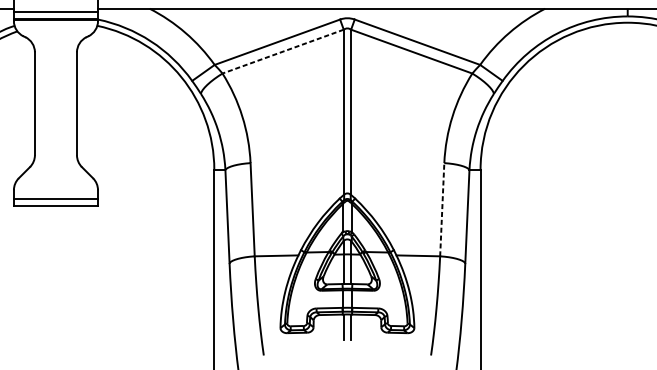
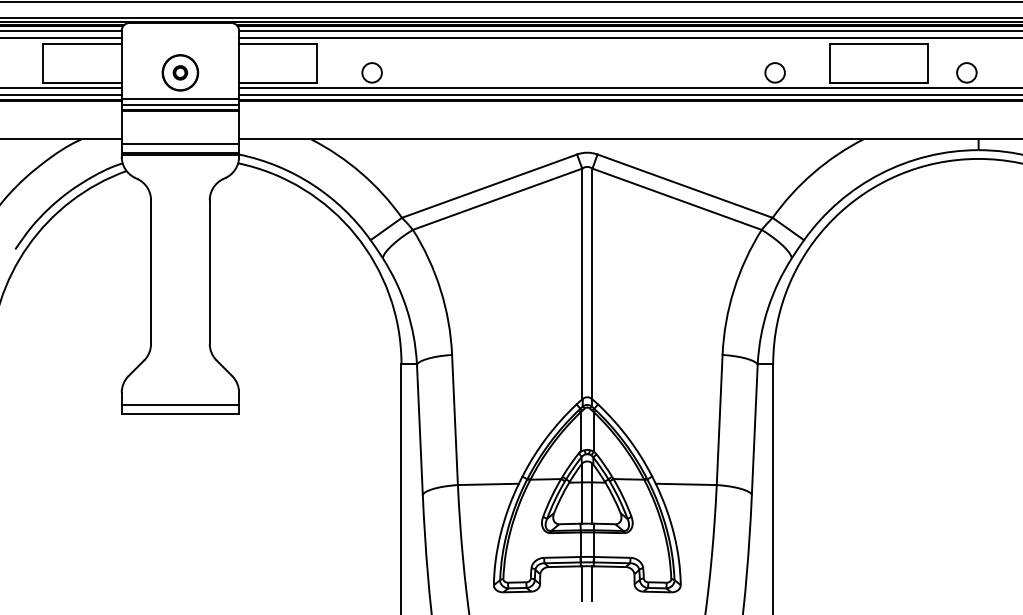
line: (283, 51) -> (497, 199), dashed -> solid
line: (442, 209) -> (719, 419), dashed -> solid

